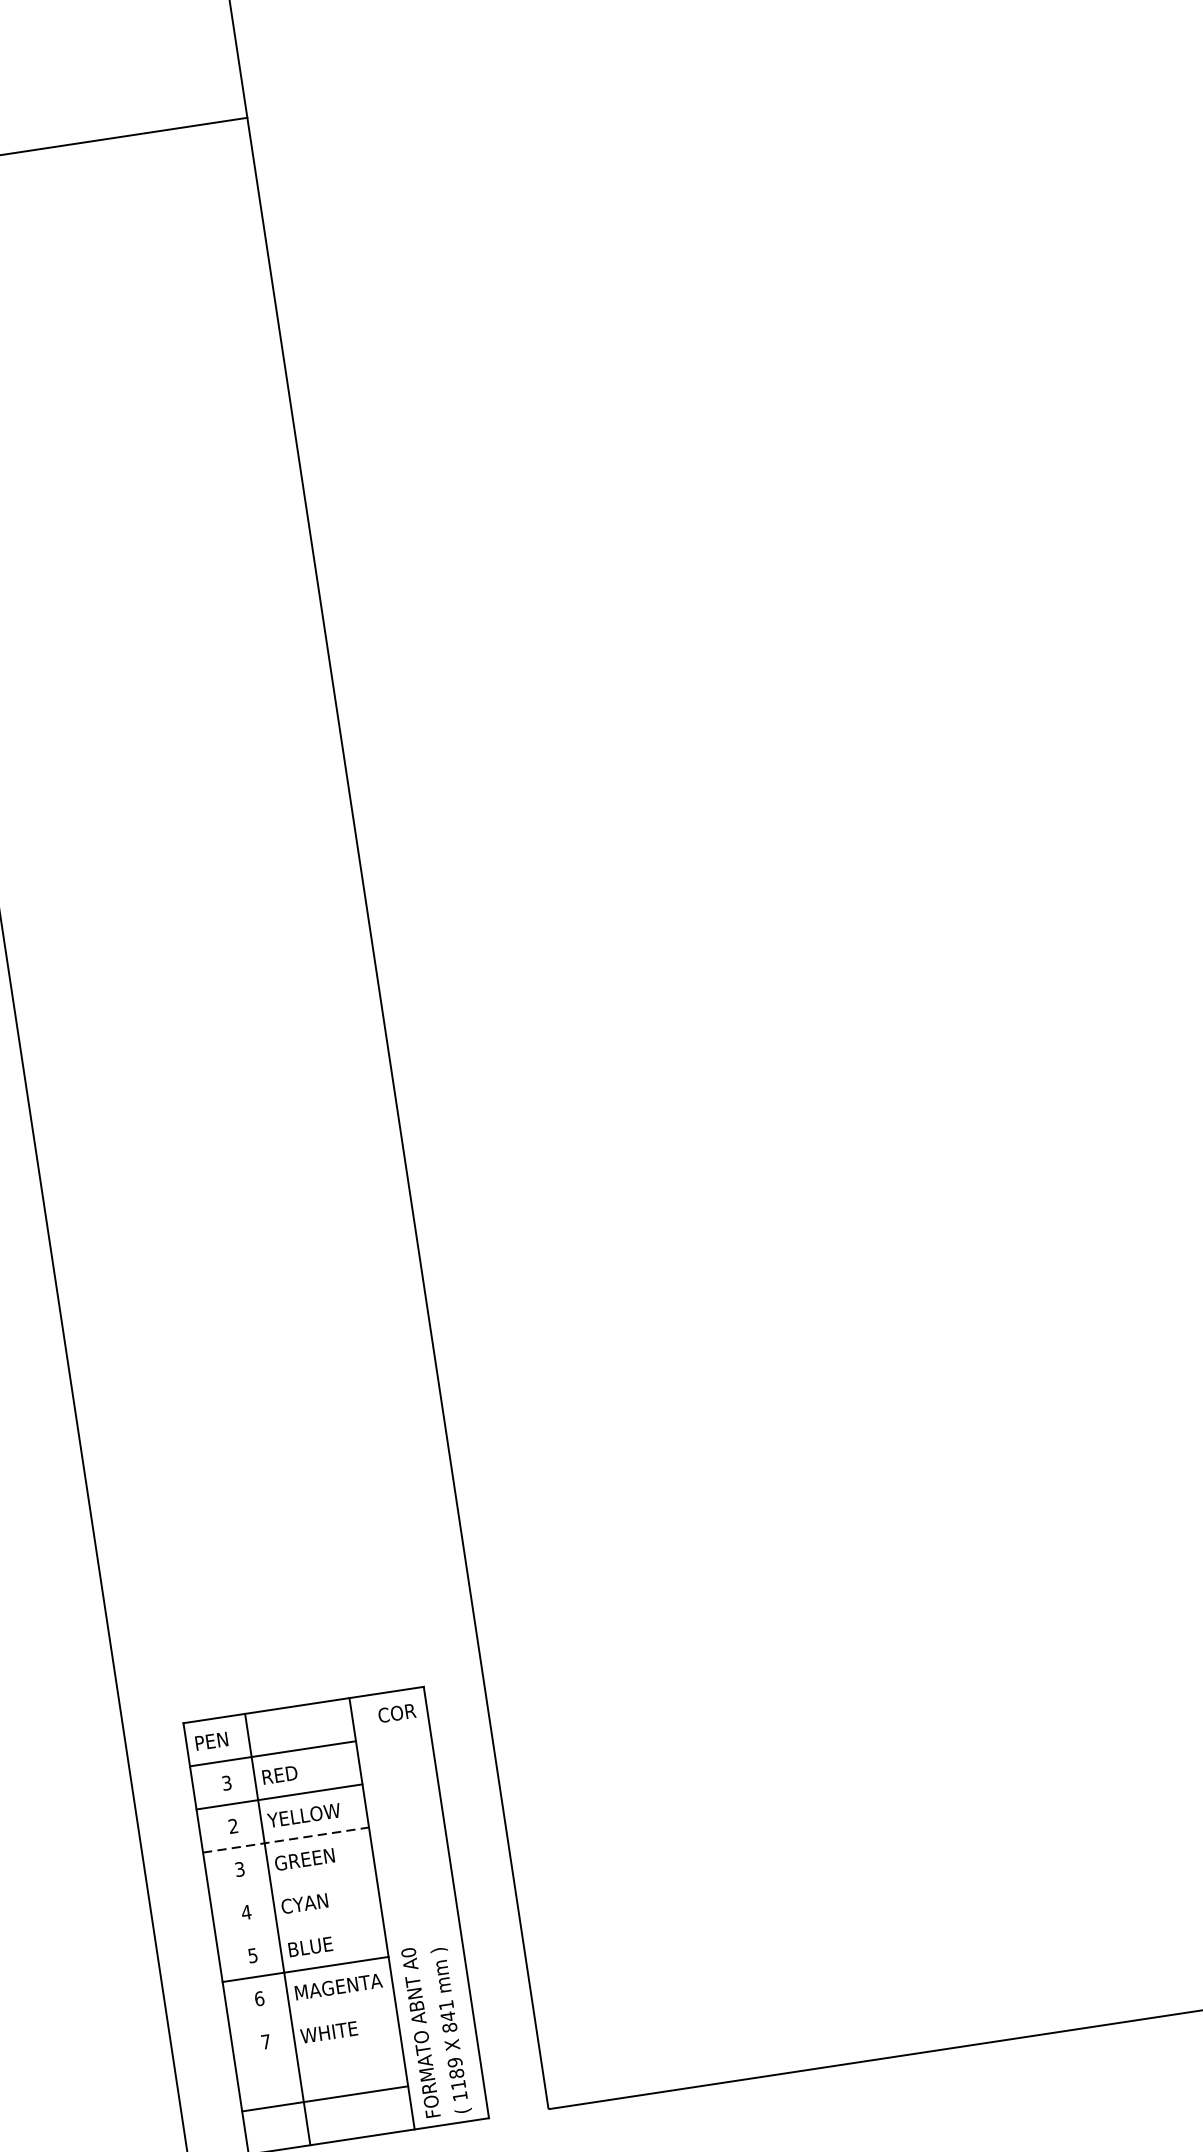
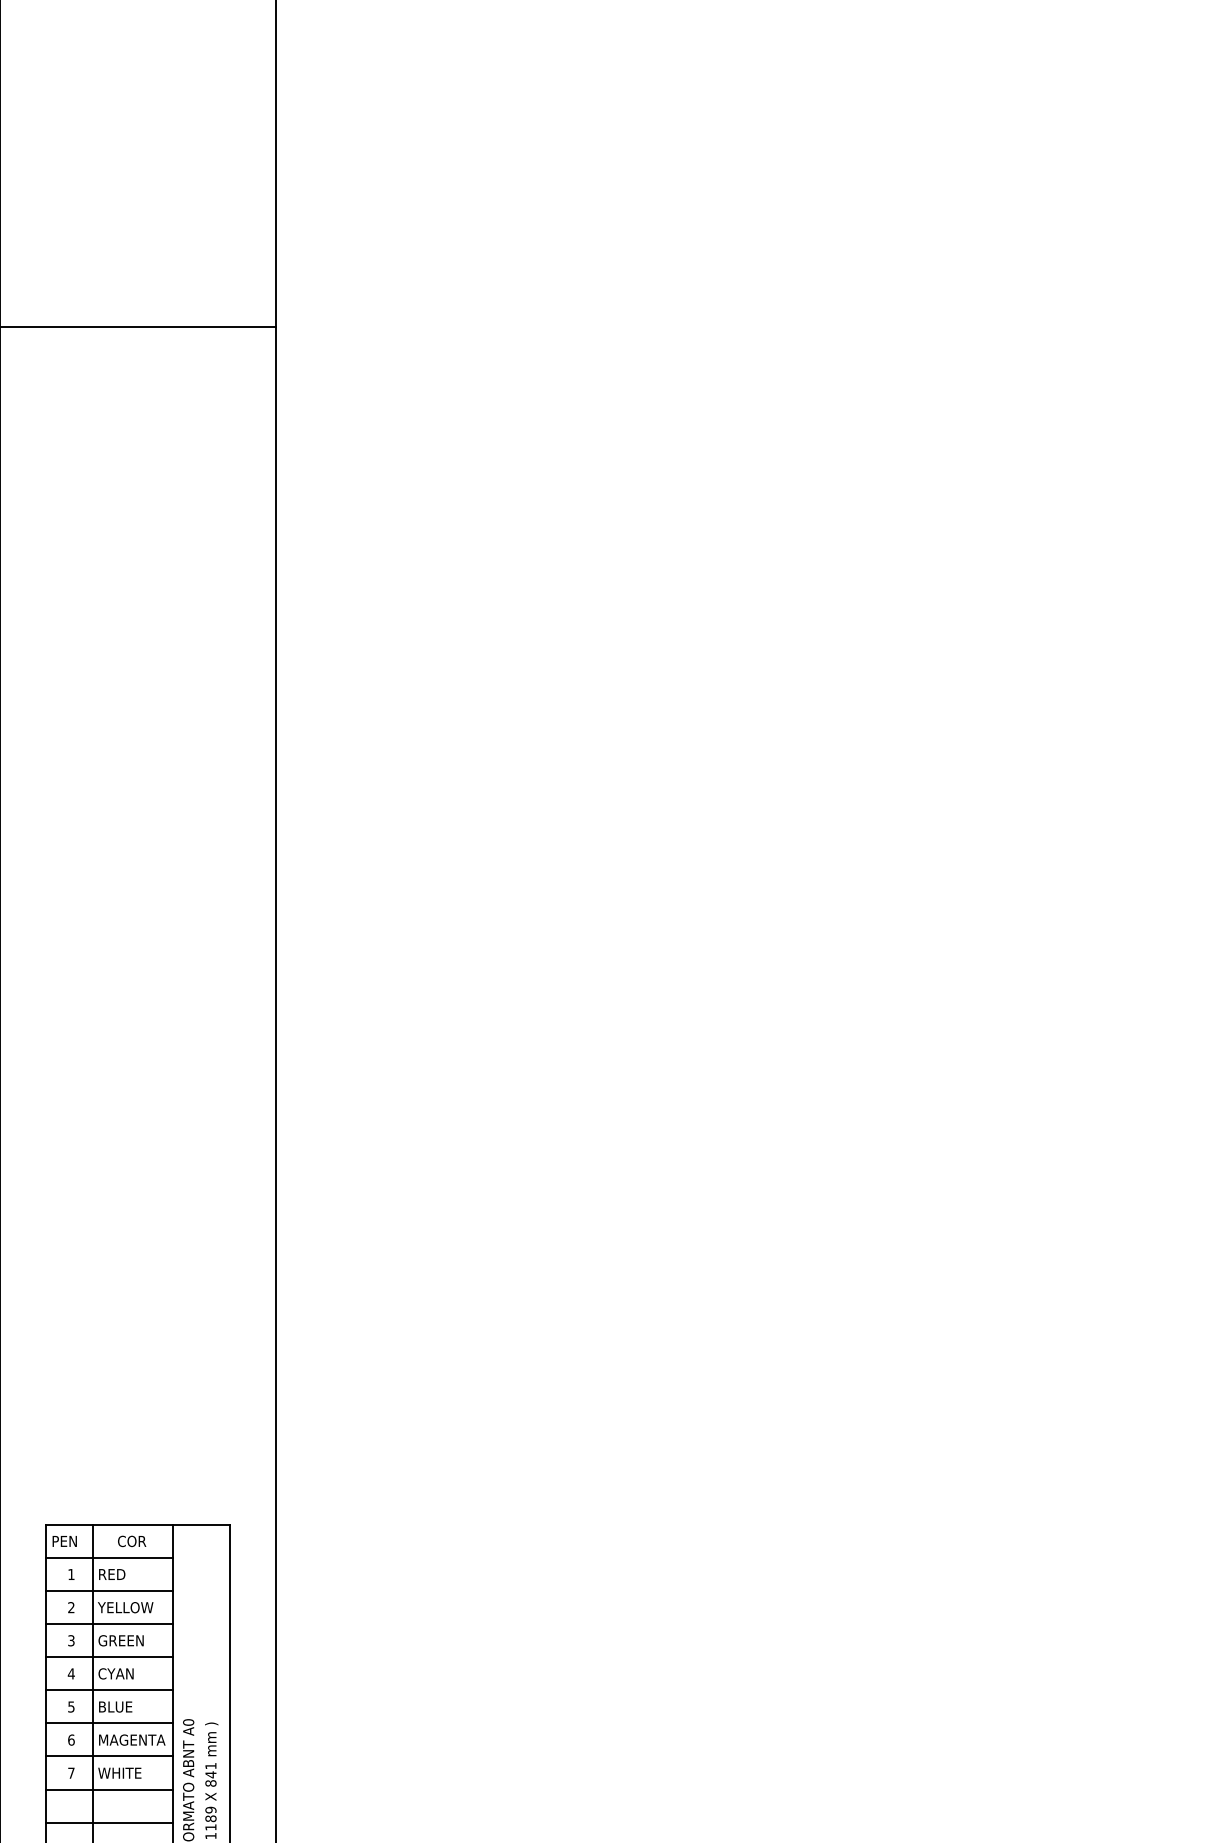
text: (397, 1713) -> (132, 1541), moved
text: (227, 1783) -> (71, 1574), 3 -> 1
line: (286, 1839) -> (109, 1623), dashed -> solid
line: (292, 1883) -> (109, 1657), added
line: (299, 1926) -> (109, 1690), added
line: (312, 2012) -> (109, 1756), added
line: (318, 2055) -> (109, 1789), added

